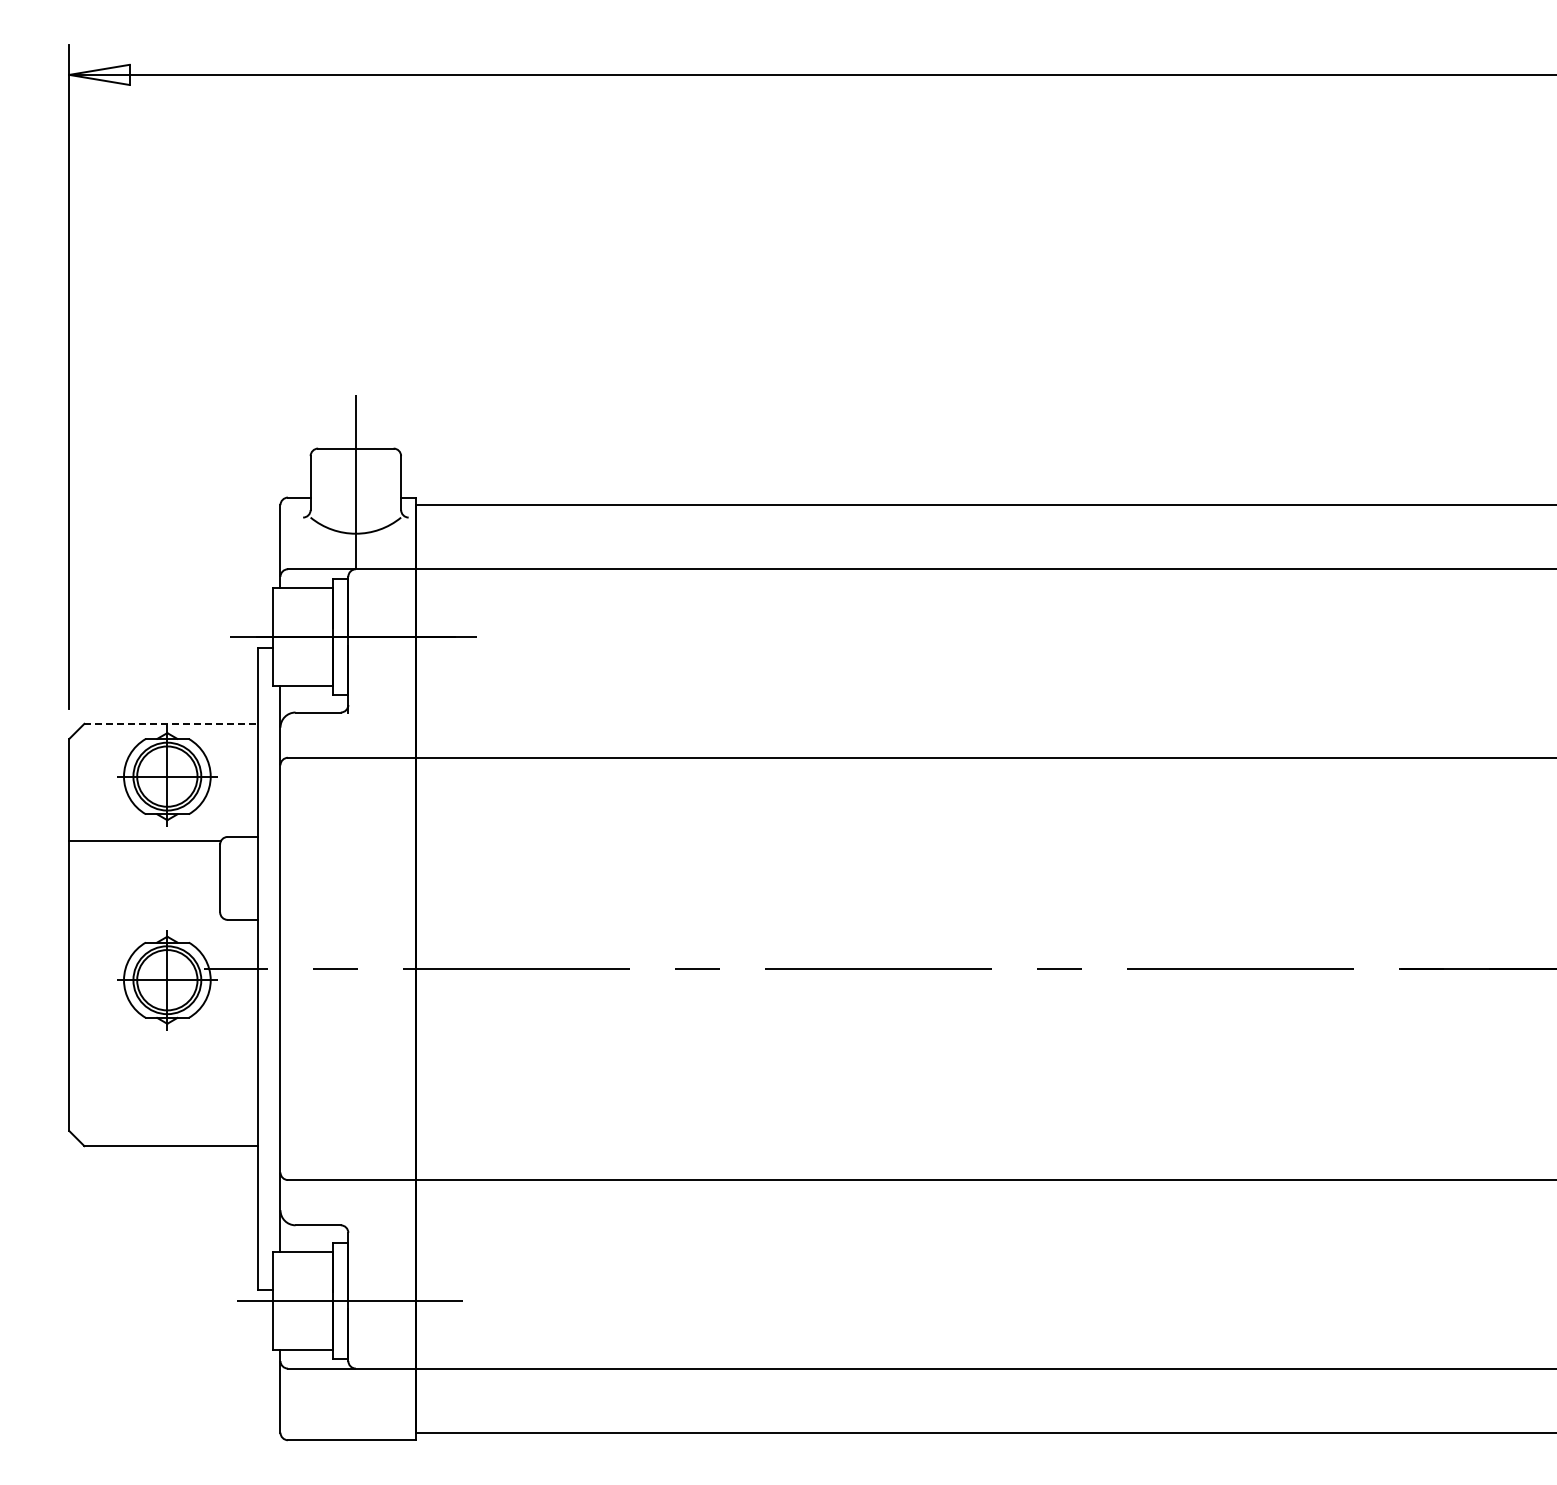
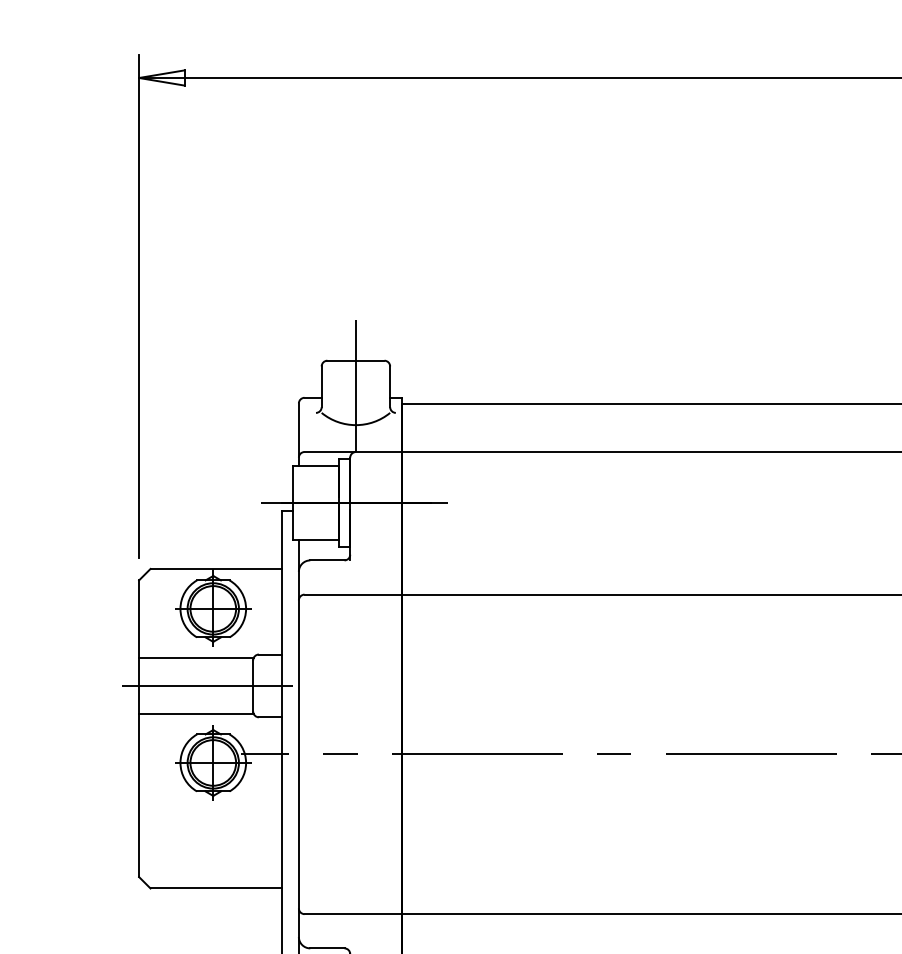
line: (171, 723) -> (216, 568), dashed -> solid
line: (153, 878) -> (202, 685), added
line: (144, 915) -> (195, 713), added

